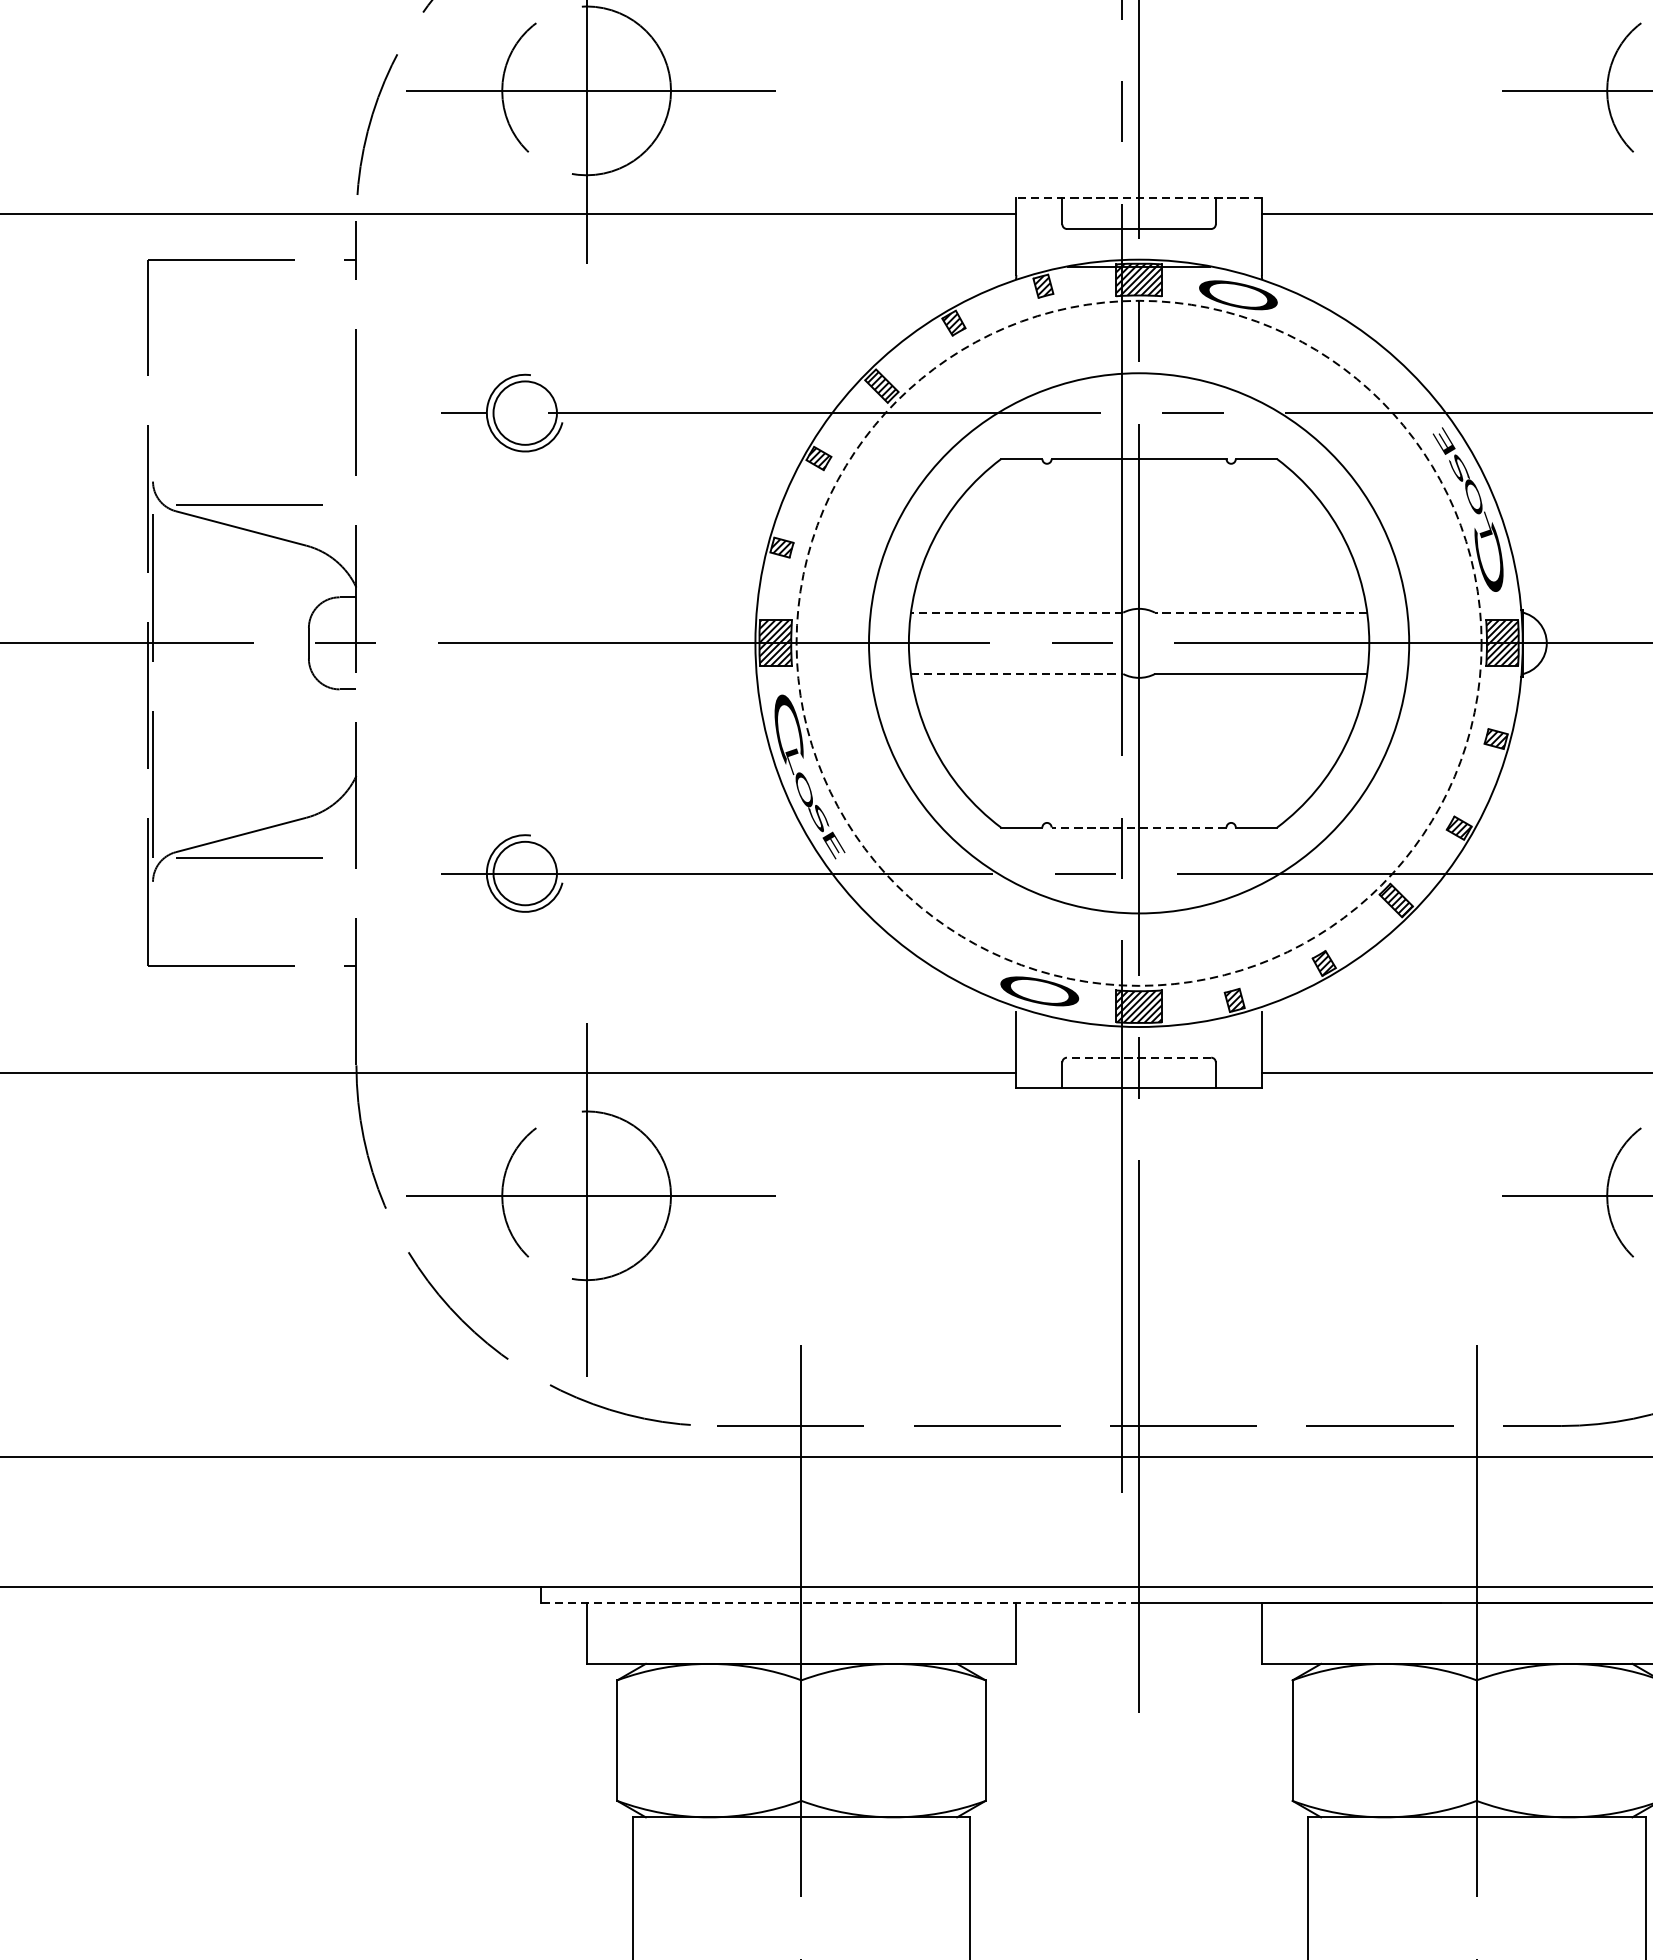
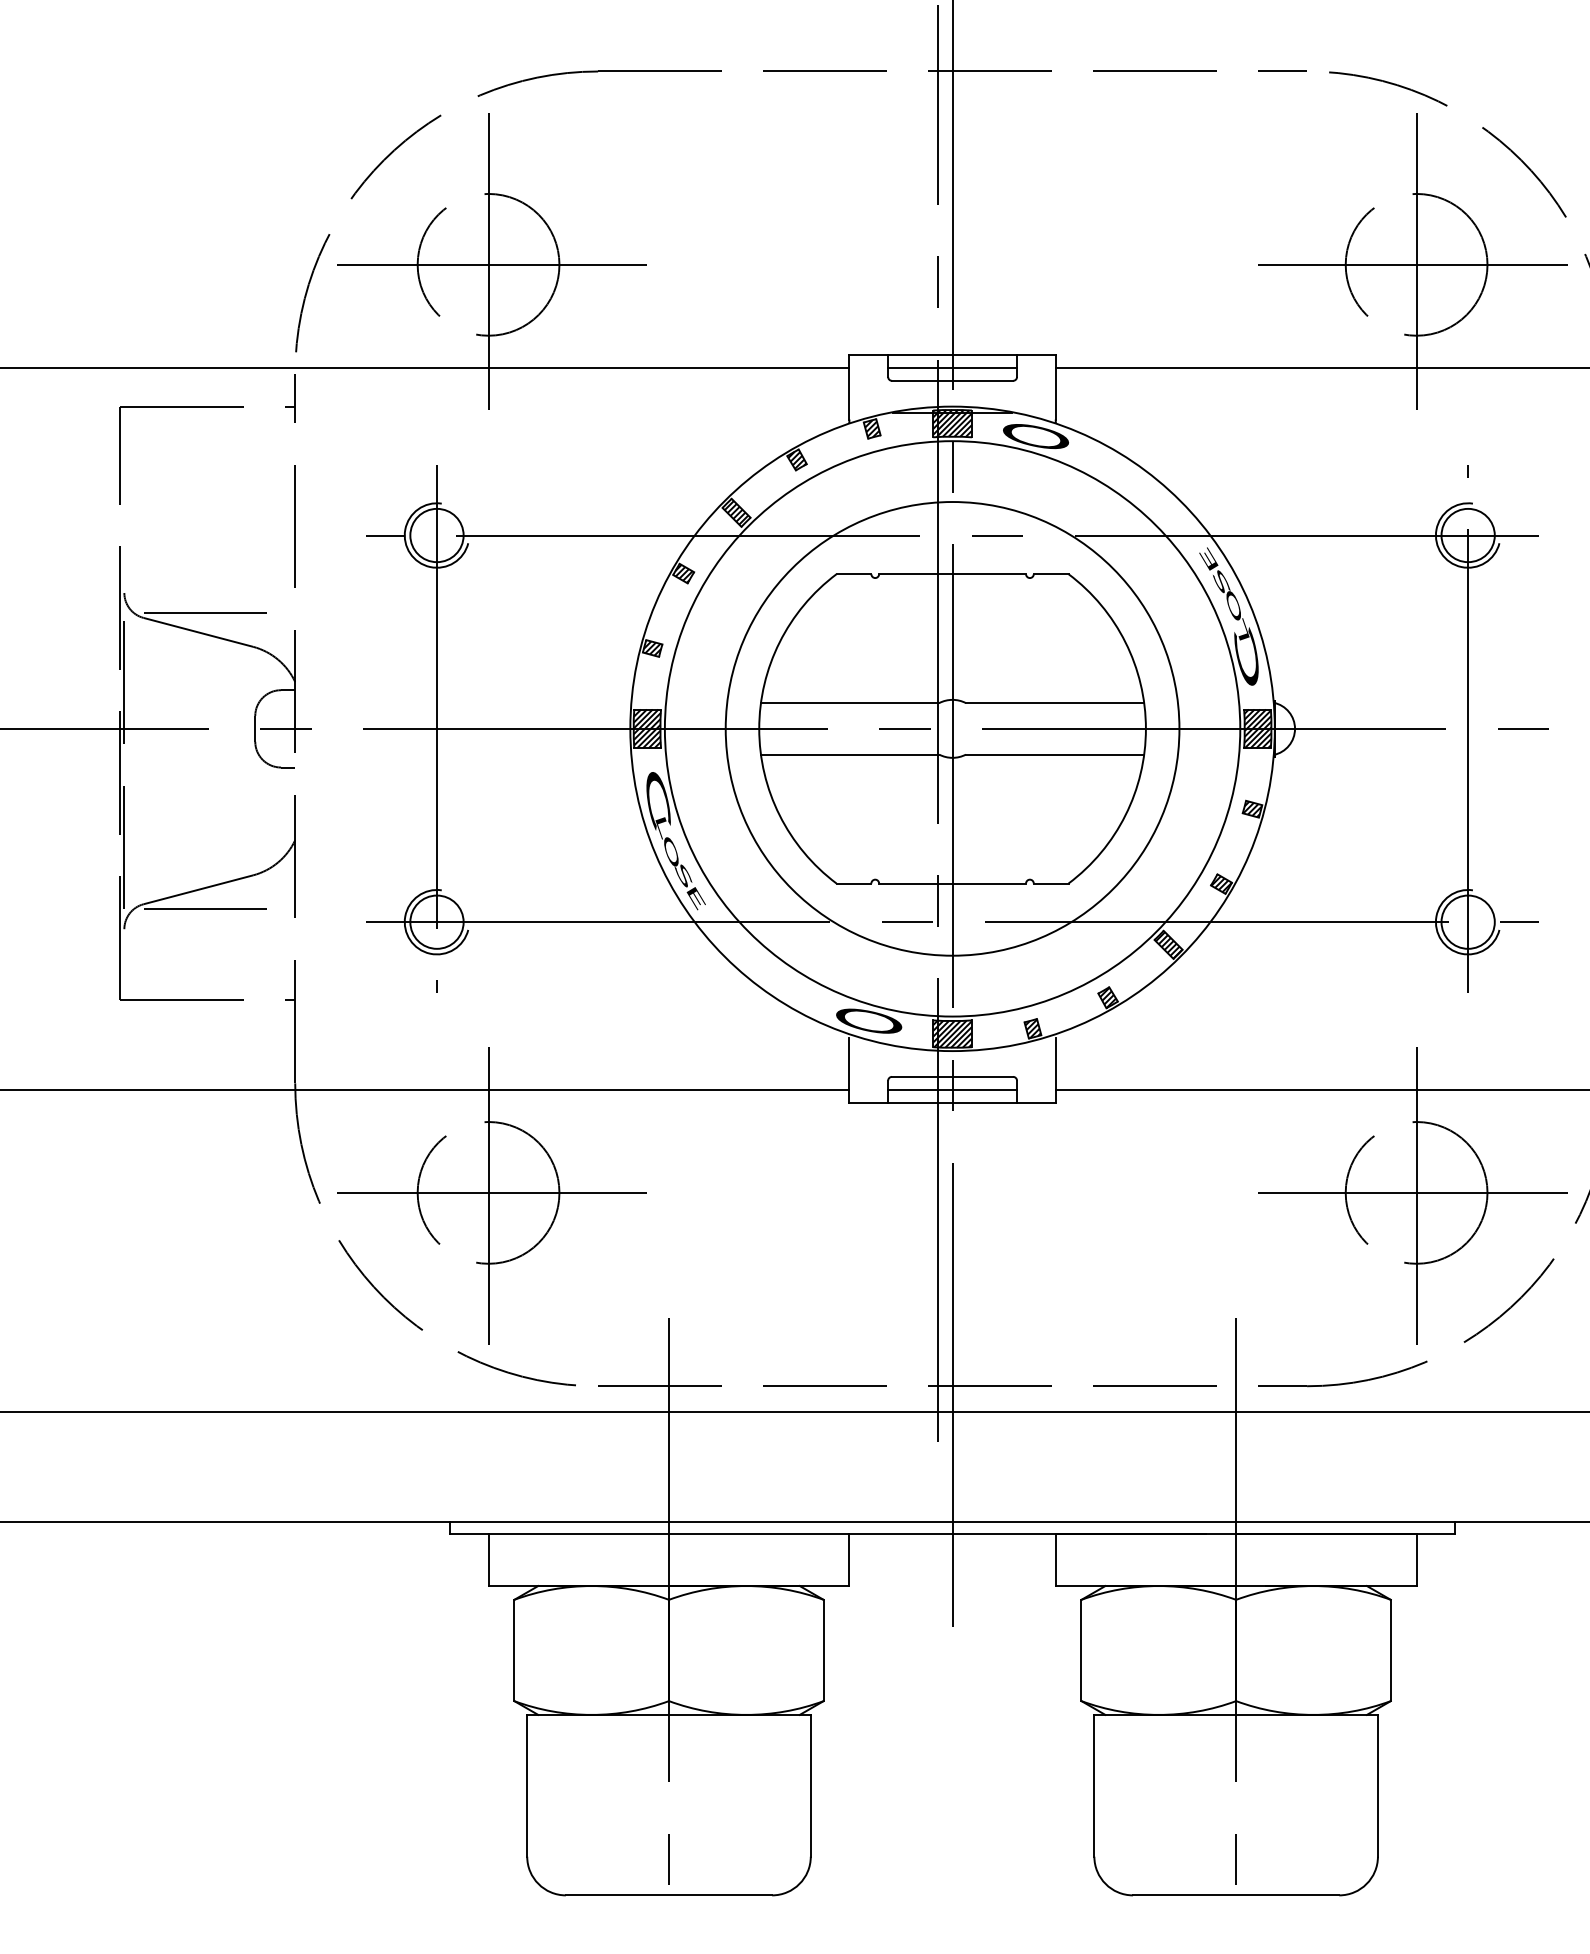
line: (1138, 198) -> (952, 355), dashed -> solid
line: (1138, 213) -> (952, 367), added
line: (1016, 613) -> (849, 703), dashed -> solid
line: (1260, 613) -> (1054, 703), dashed -> solid
line: (525, 642) -> (437, 728), added
circle: (1138, 642) -> (952, 728), dashed -> solid
line: (1017, 673) -> (850, 754), dashed -> solid
line: (1138, 827) -> (952, 883), dashed -> solid
line: (1138, 1057) -> (952, 1076), dashed -> solid
line: (1138, 1072) -> (952, 1089), added
line: (838, 1602) -> (700, 1534), dashed -> solid

